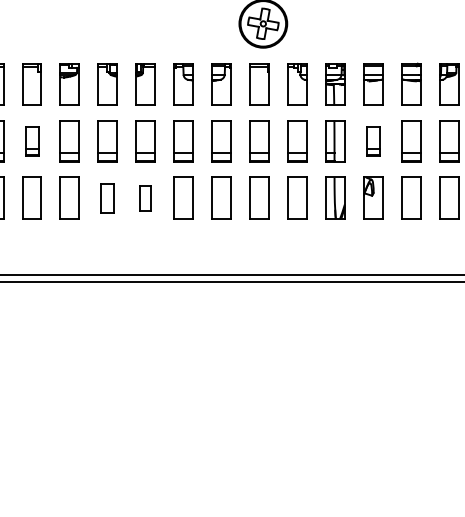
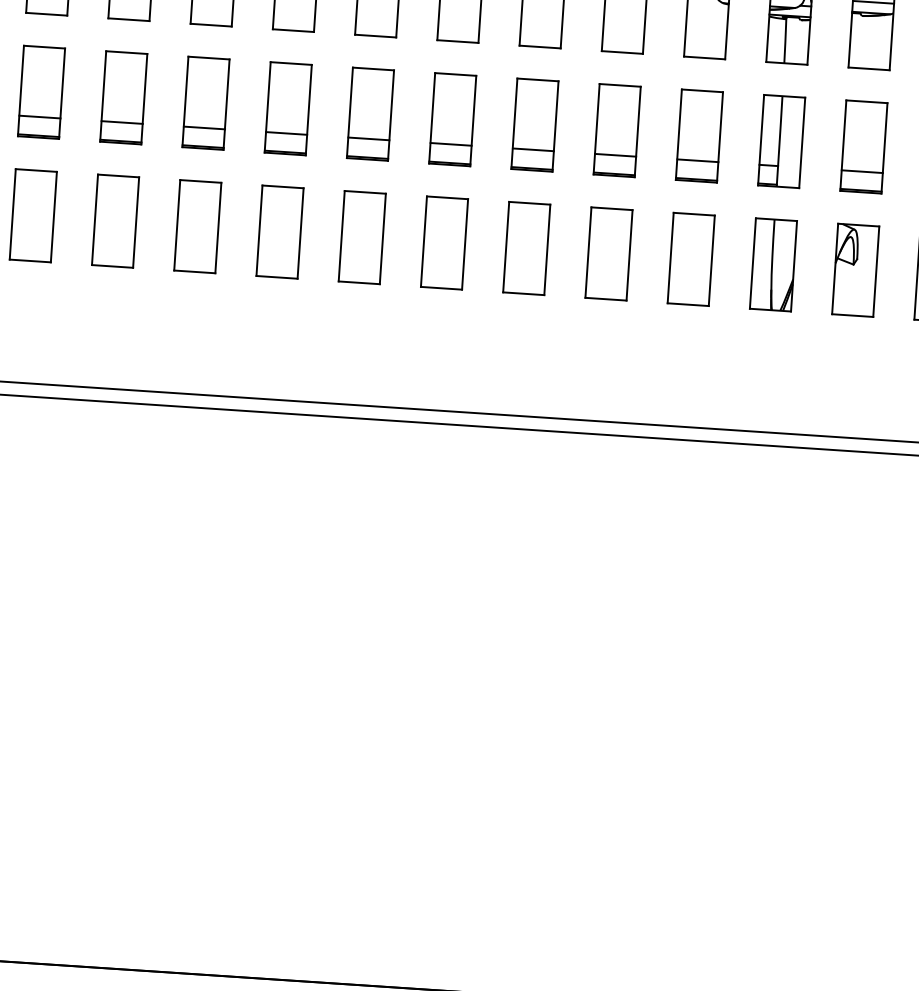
part: (32, 141) -> (124, 98), size x1.43
part: (373, 141) -> (864, 147), size x1.43
part: (107, 197) -> (279, 230), size x1.43
part: (145, 197) -> (361, 235), size x1.67

